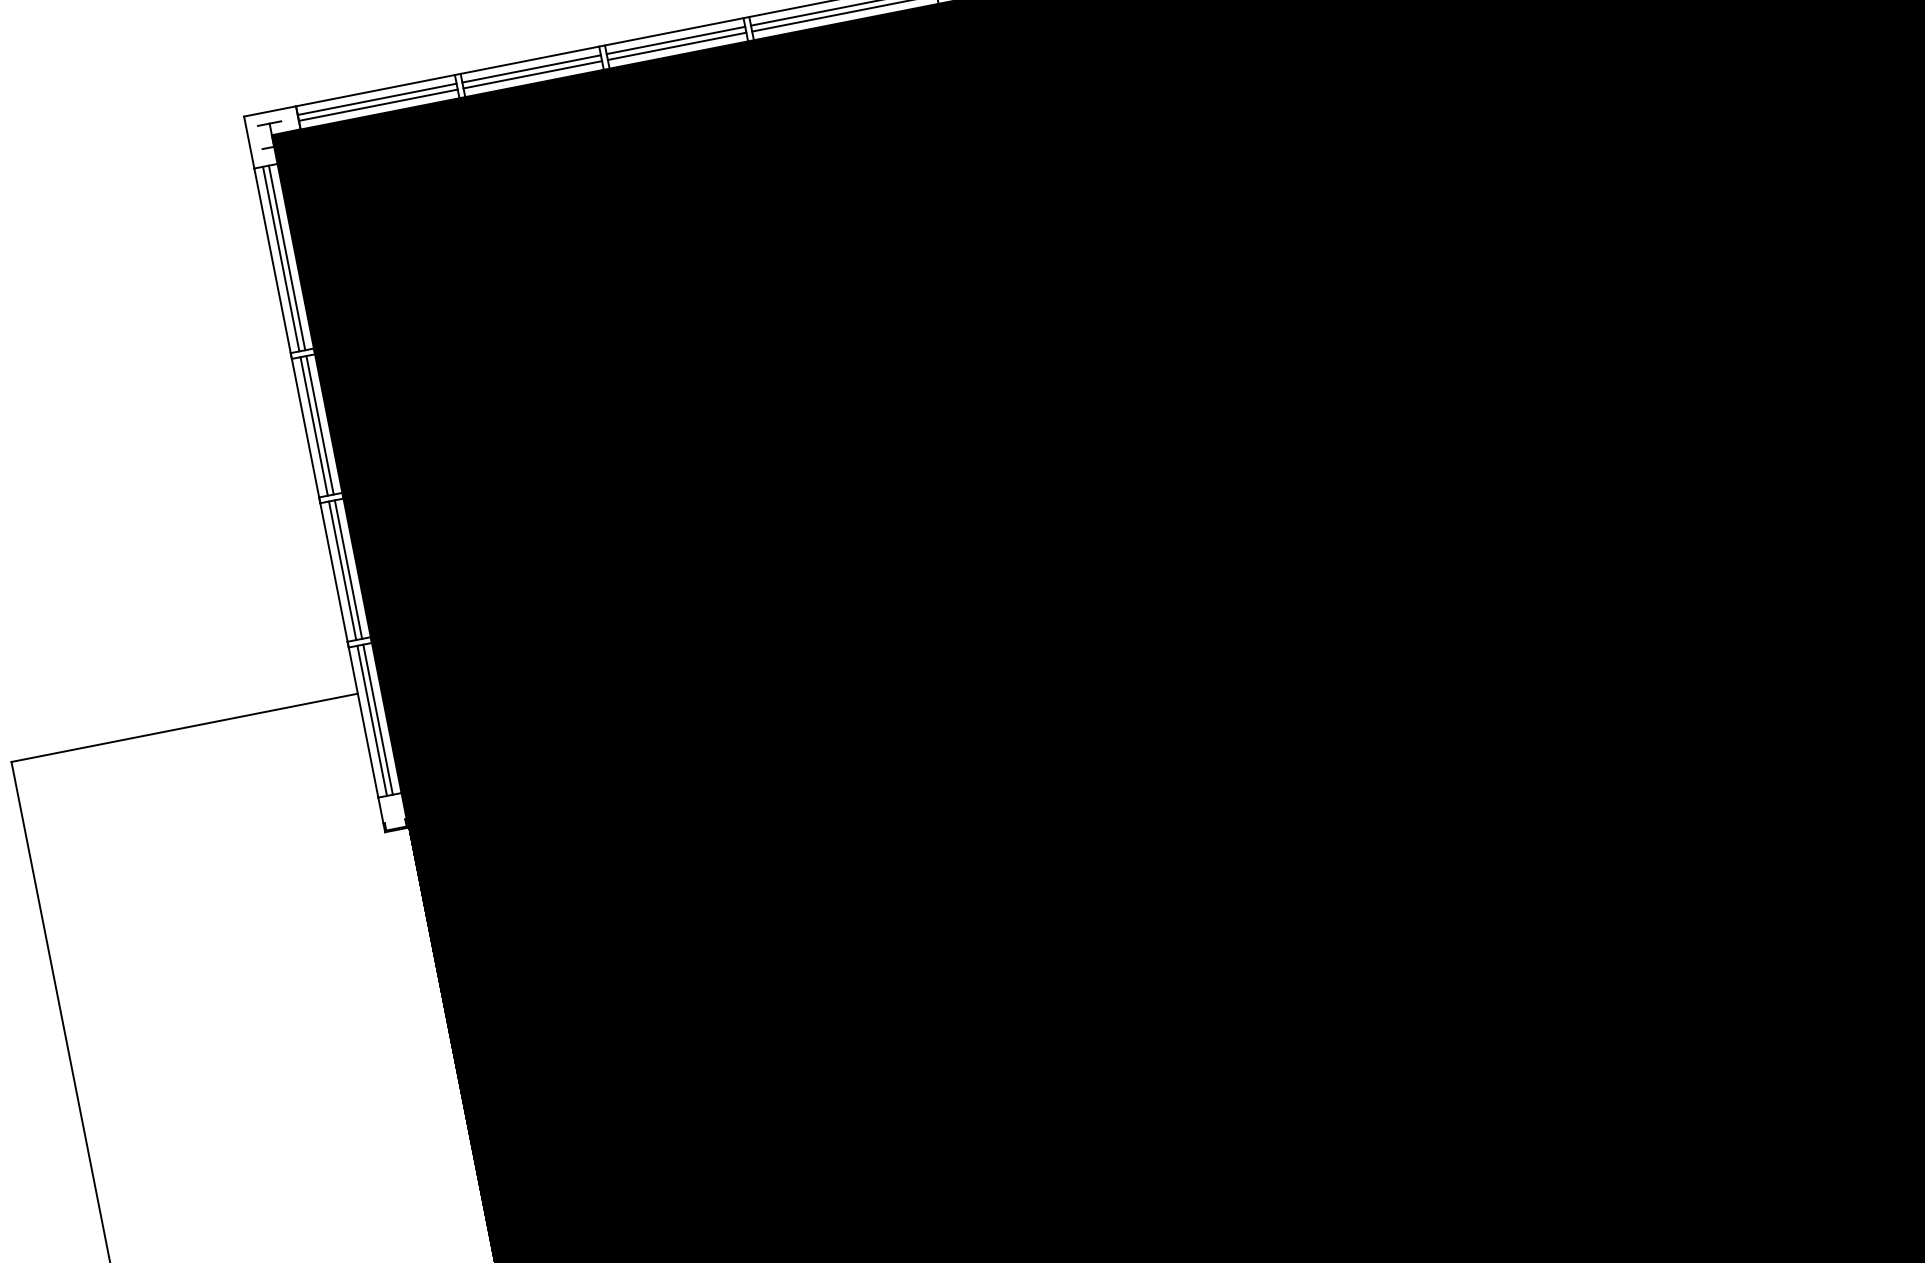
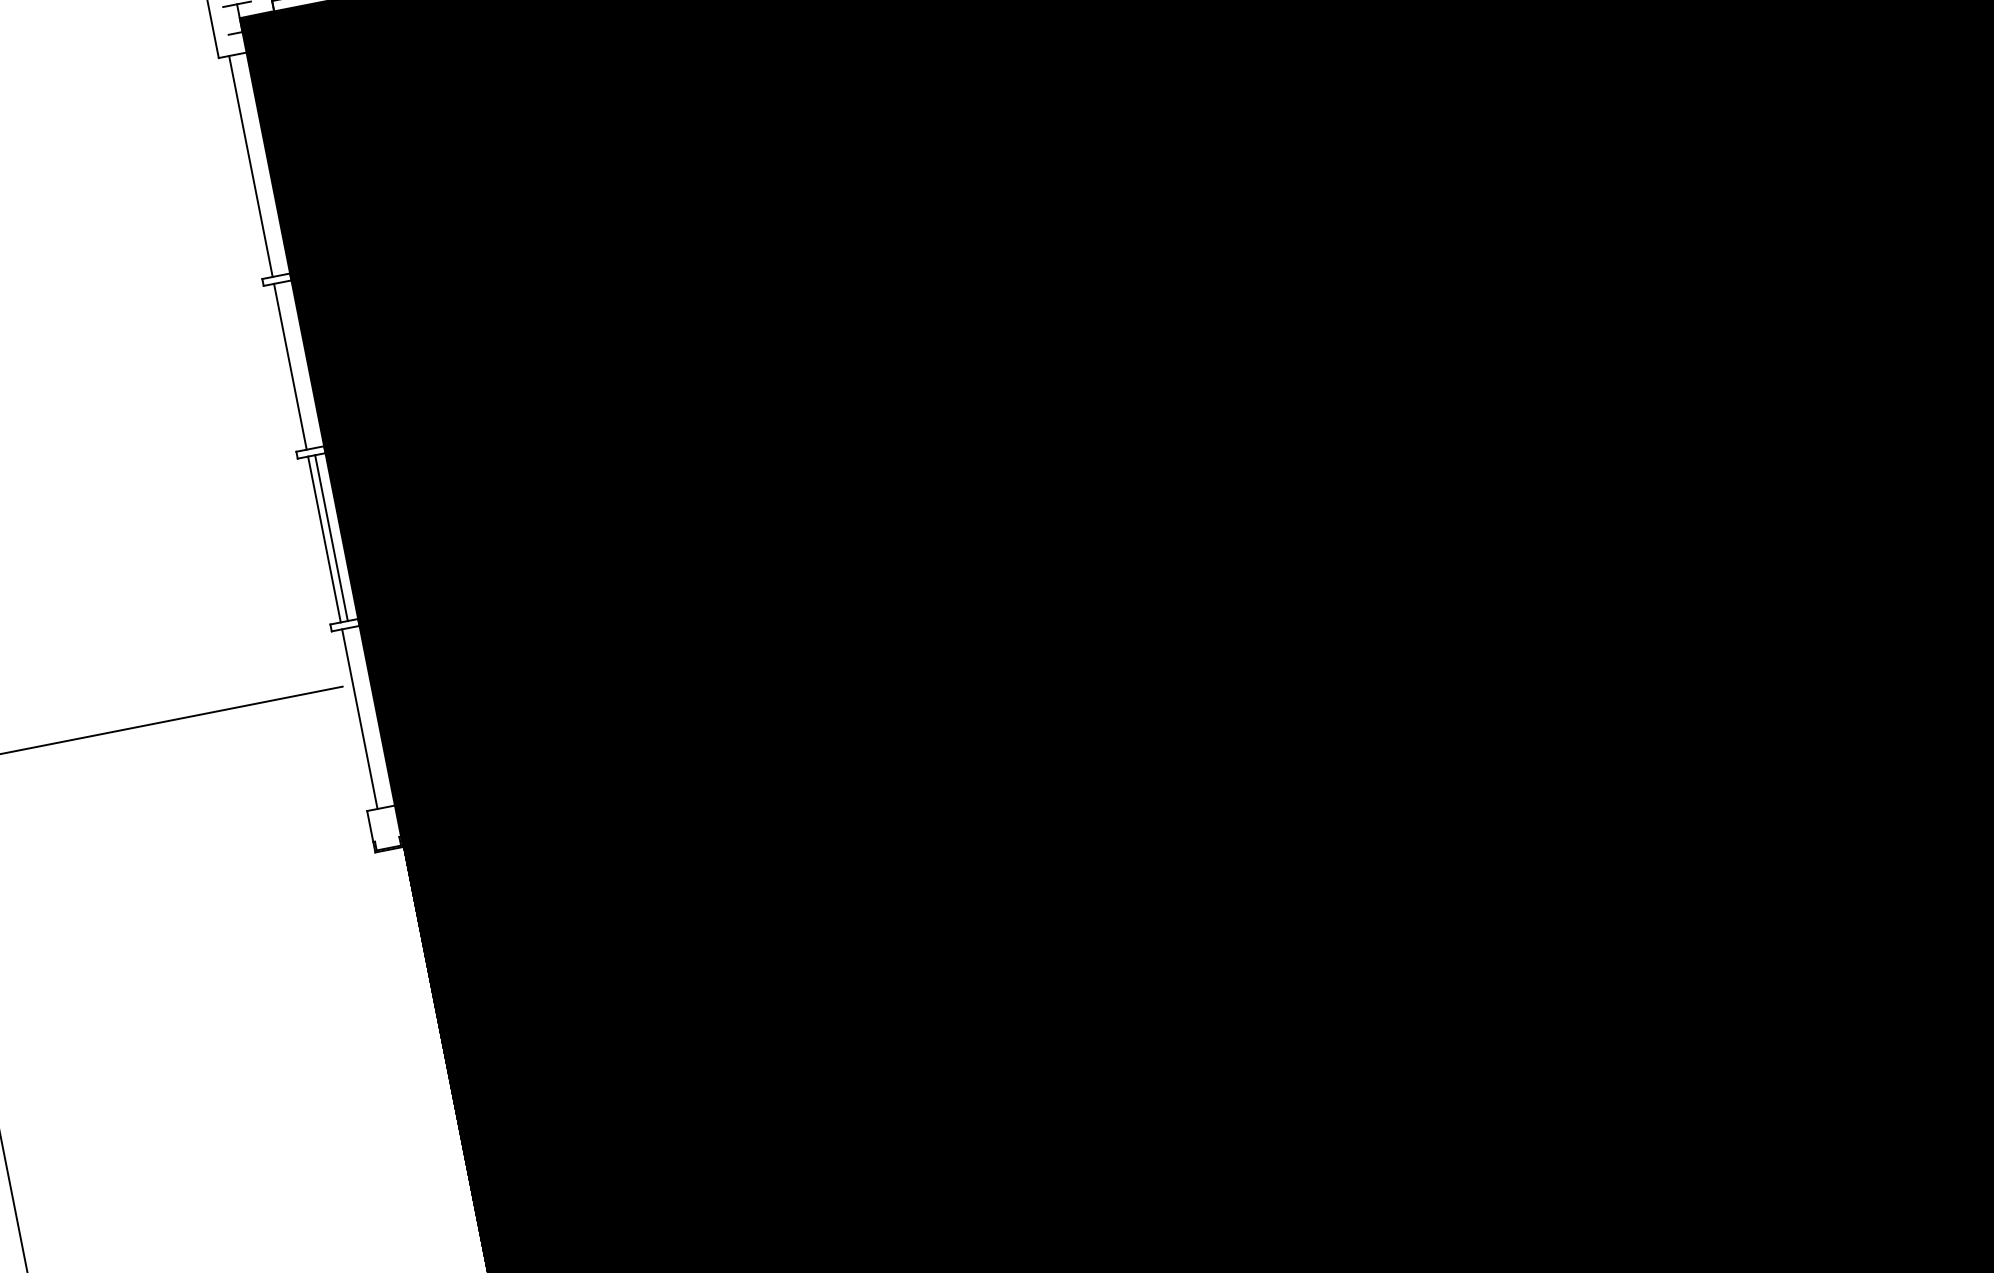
line: (286, 257) -> (257, 164), removed
line: (319, 425) -> (296, 365), removed
line: (316, 482) -> (293, 433), removed
line: (377, 719) -> (366, 717), removed

